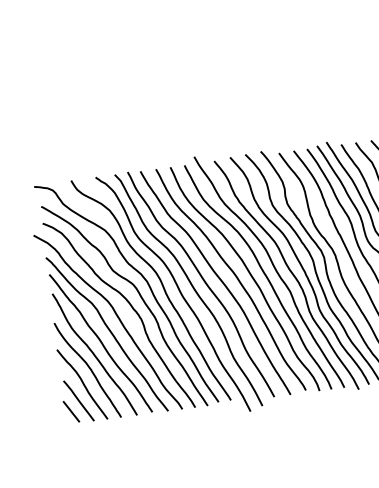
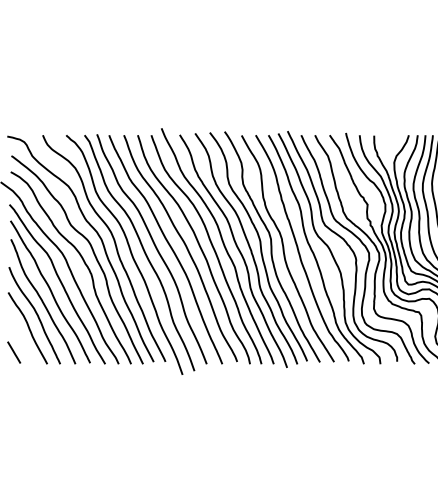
line: (78, 401) -> (22, 343), removed

